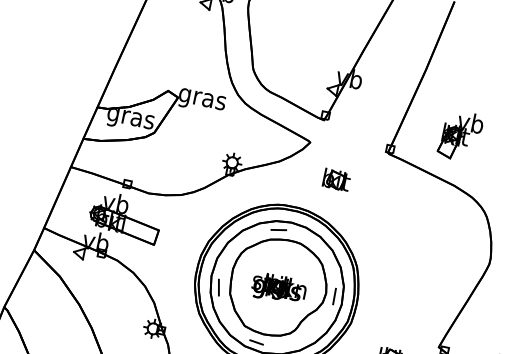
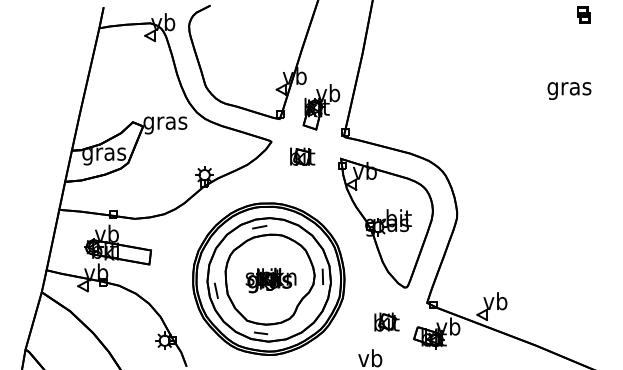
part: (460, 136) -> (321, 107), moved
part: (336, 179) -> (302, 156), moved
part: (412, 253) -> (385, 222), added

